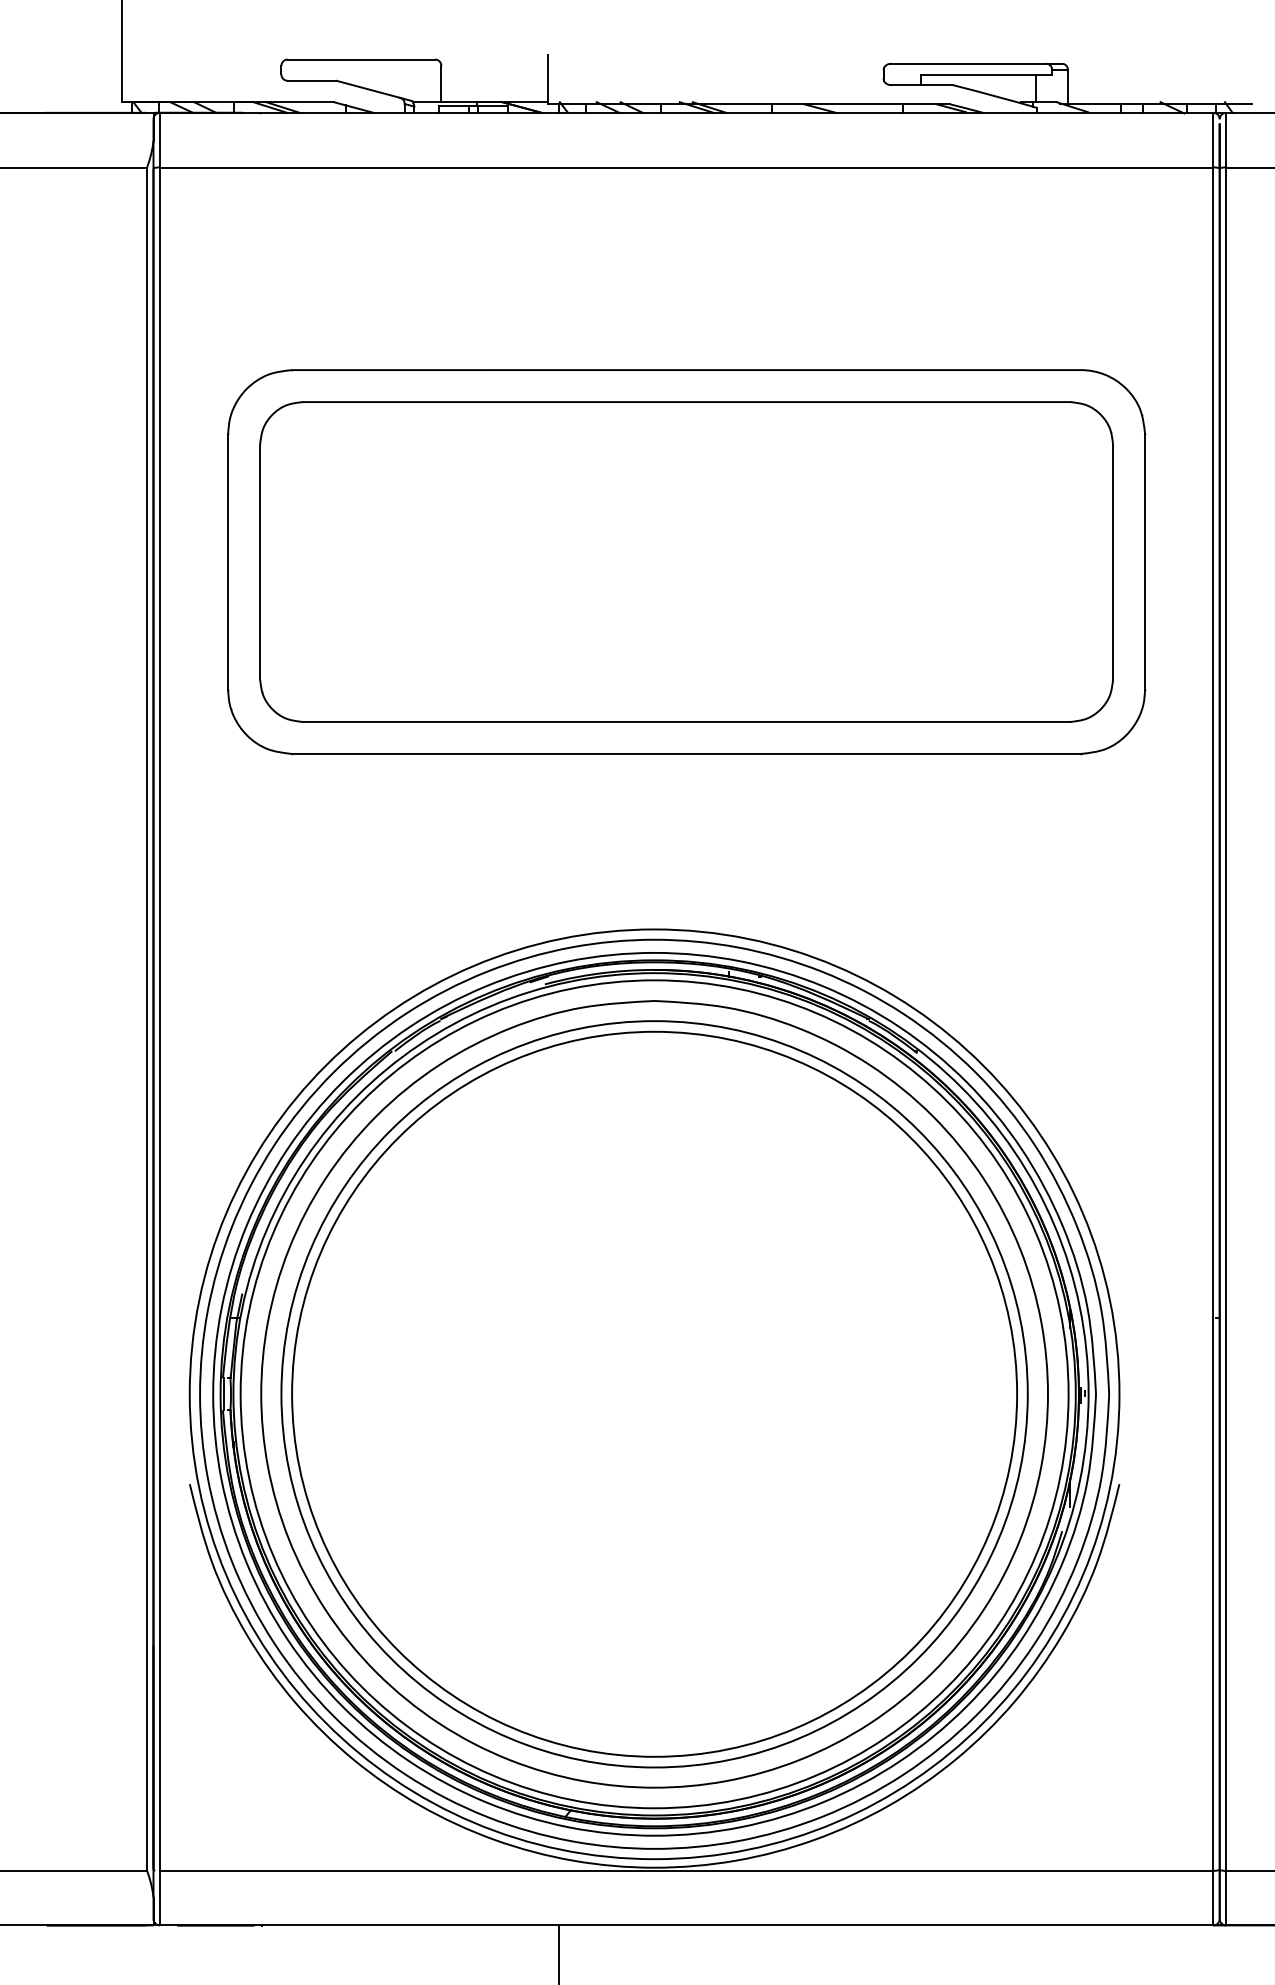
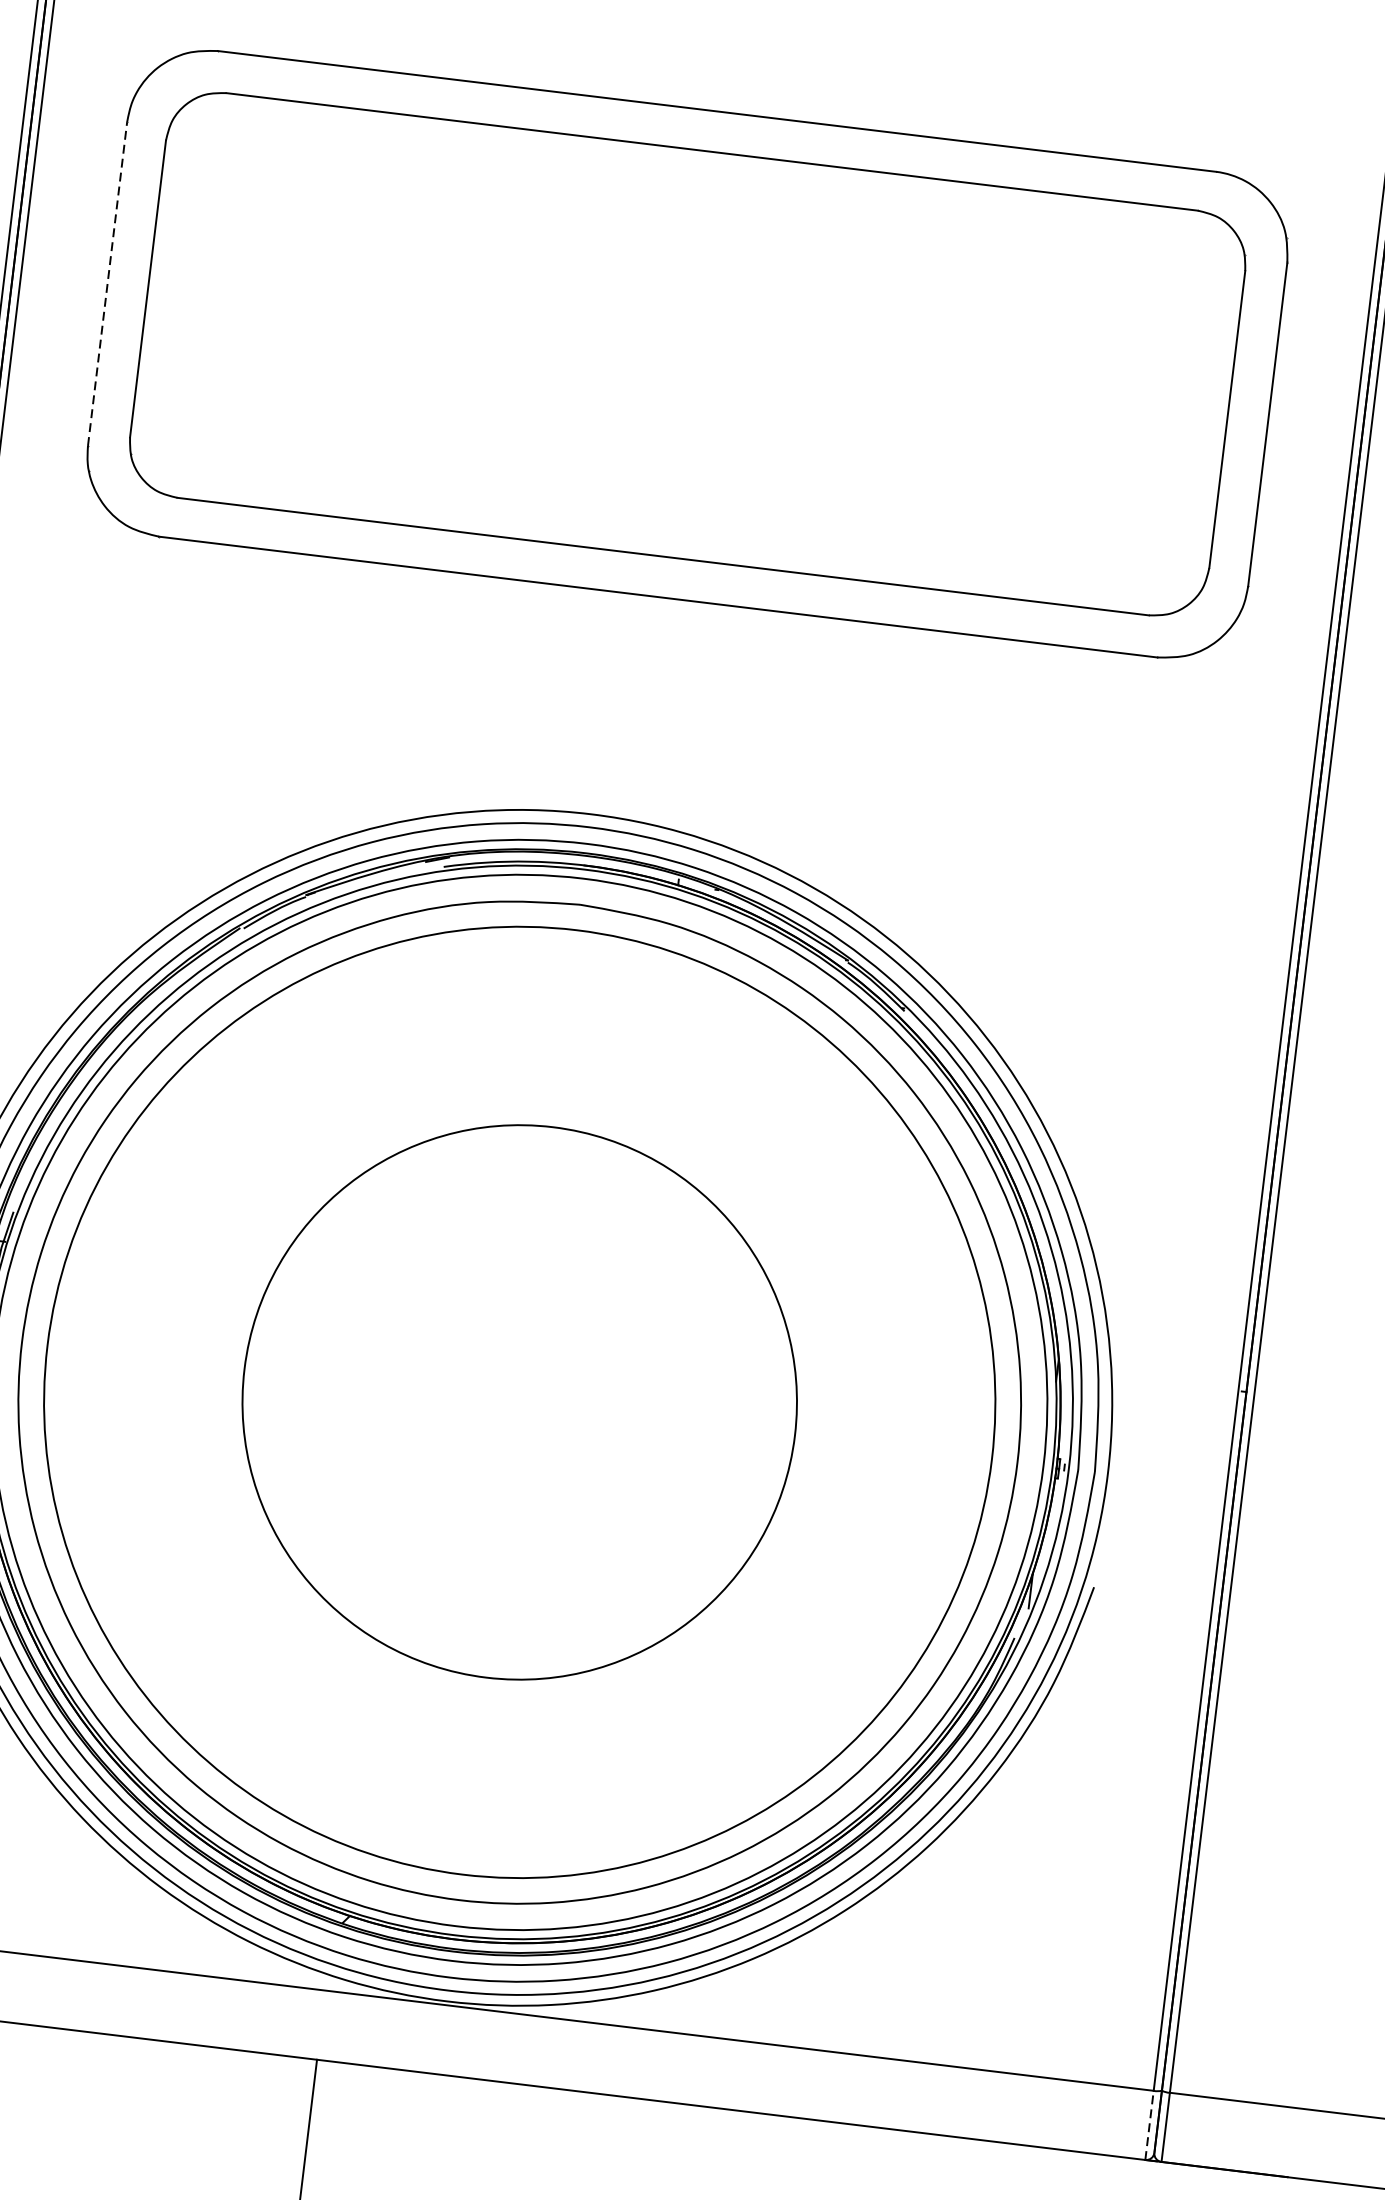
line: (228, 562) -> (107, 284), solid -> dashed
circle: (654, 1393) -> (519, 1401), size x0.6
line: (1213, 1897) -> (1149, 2124), solid -> dashed

